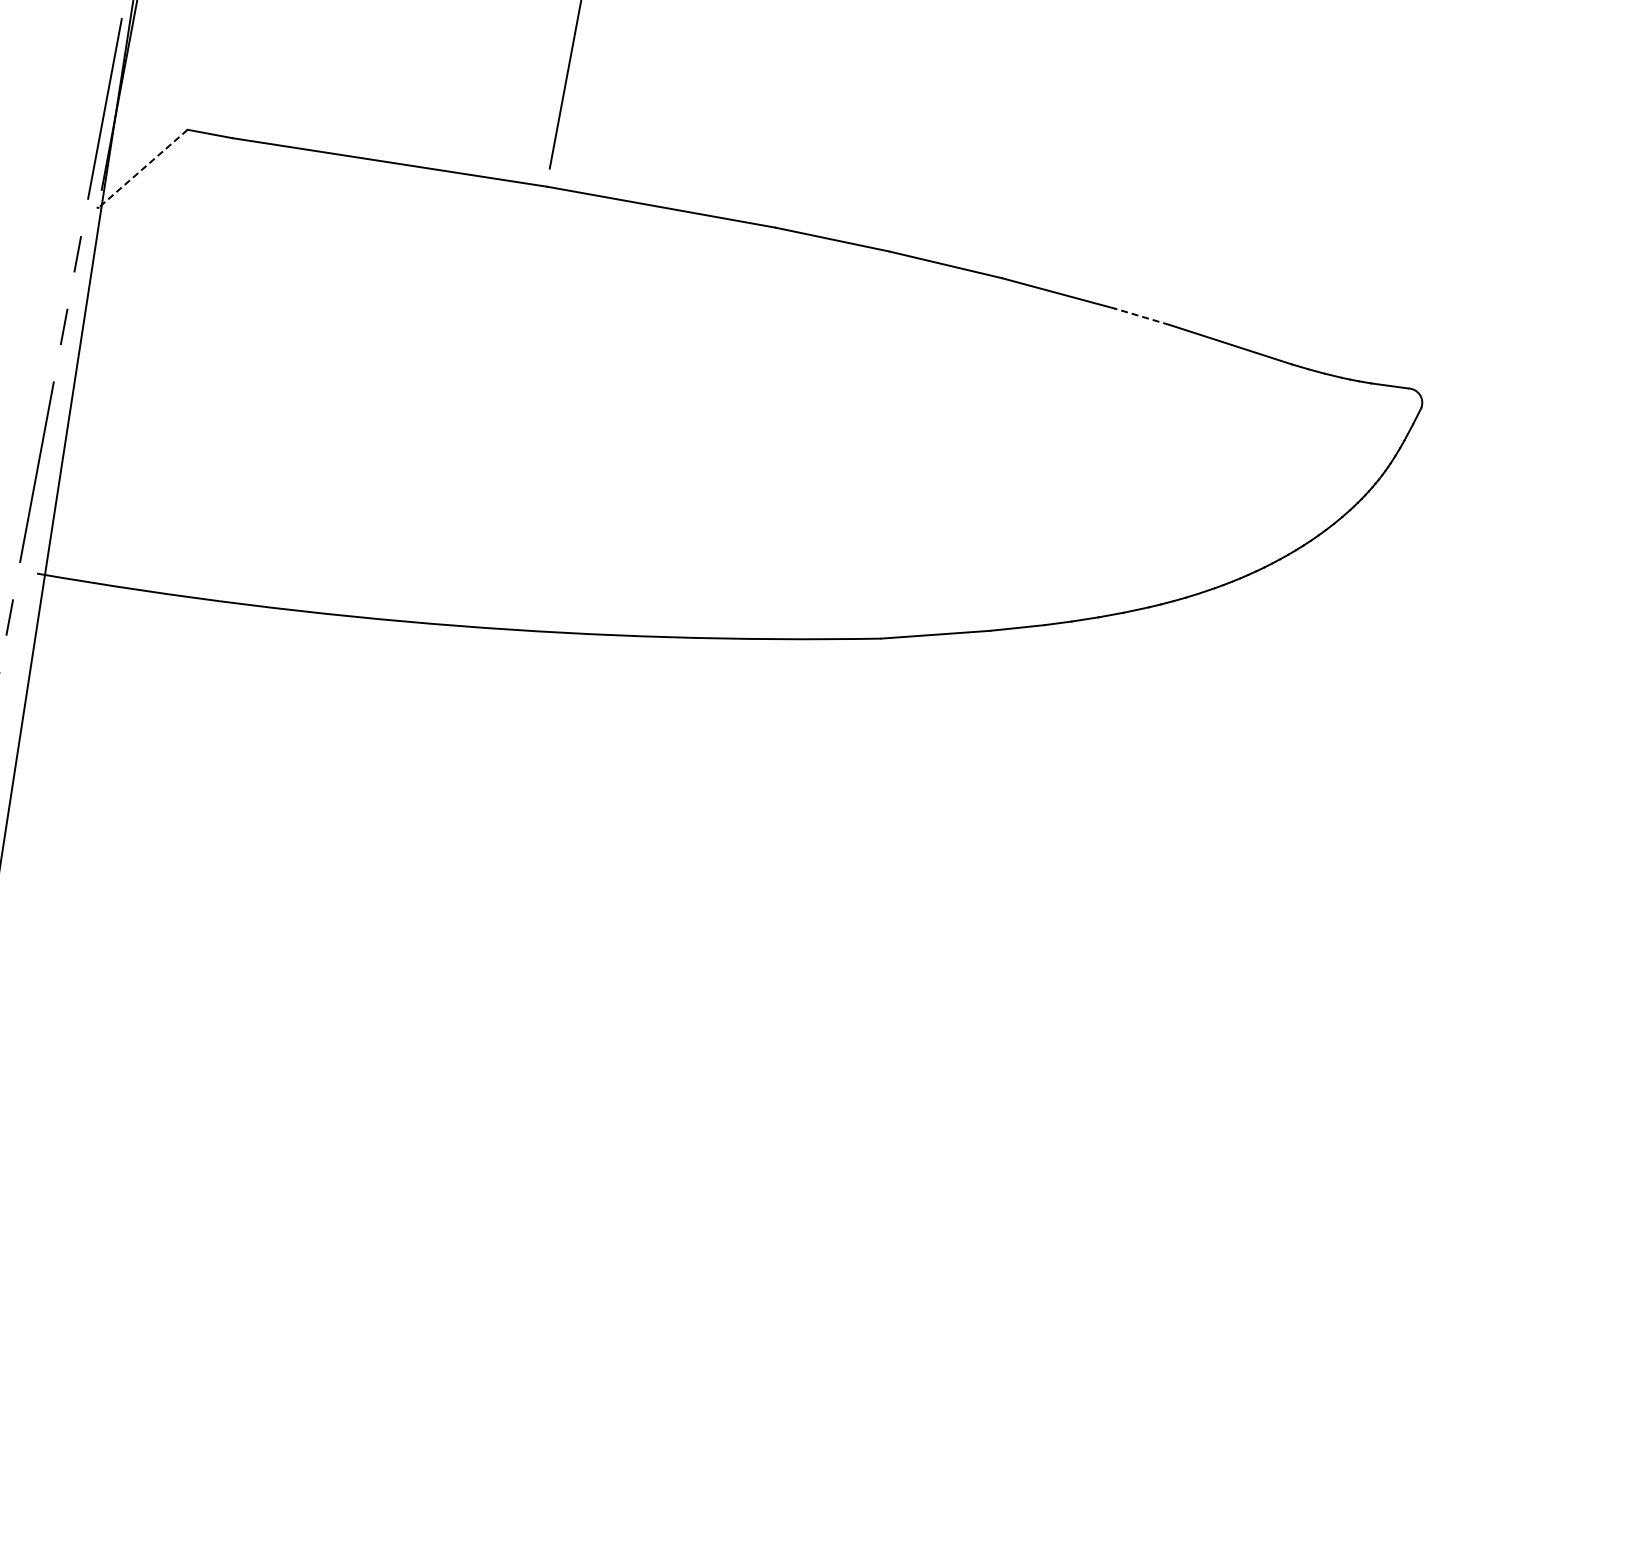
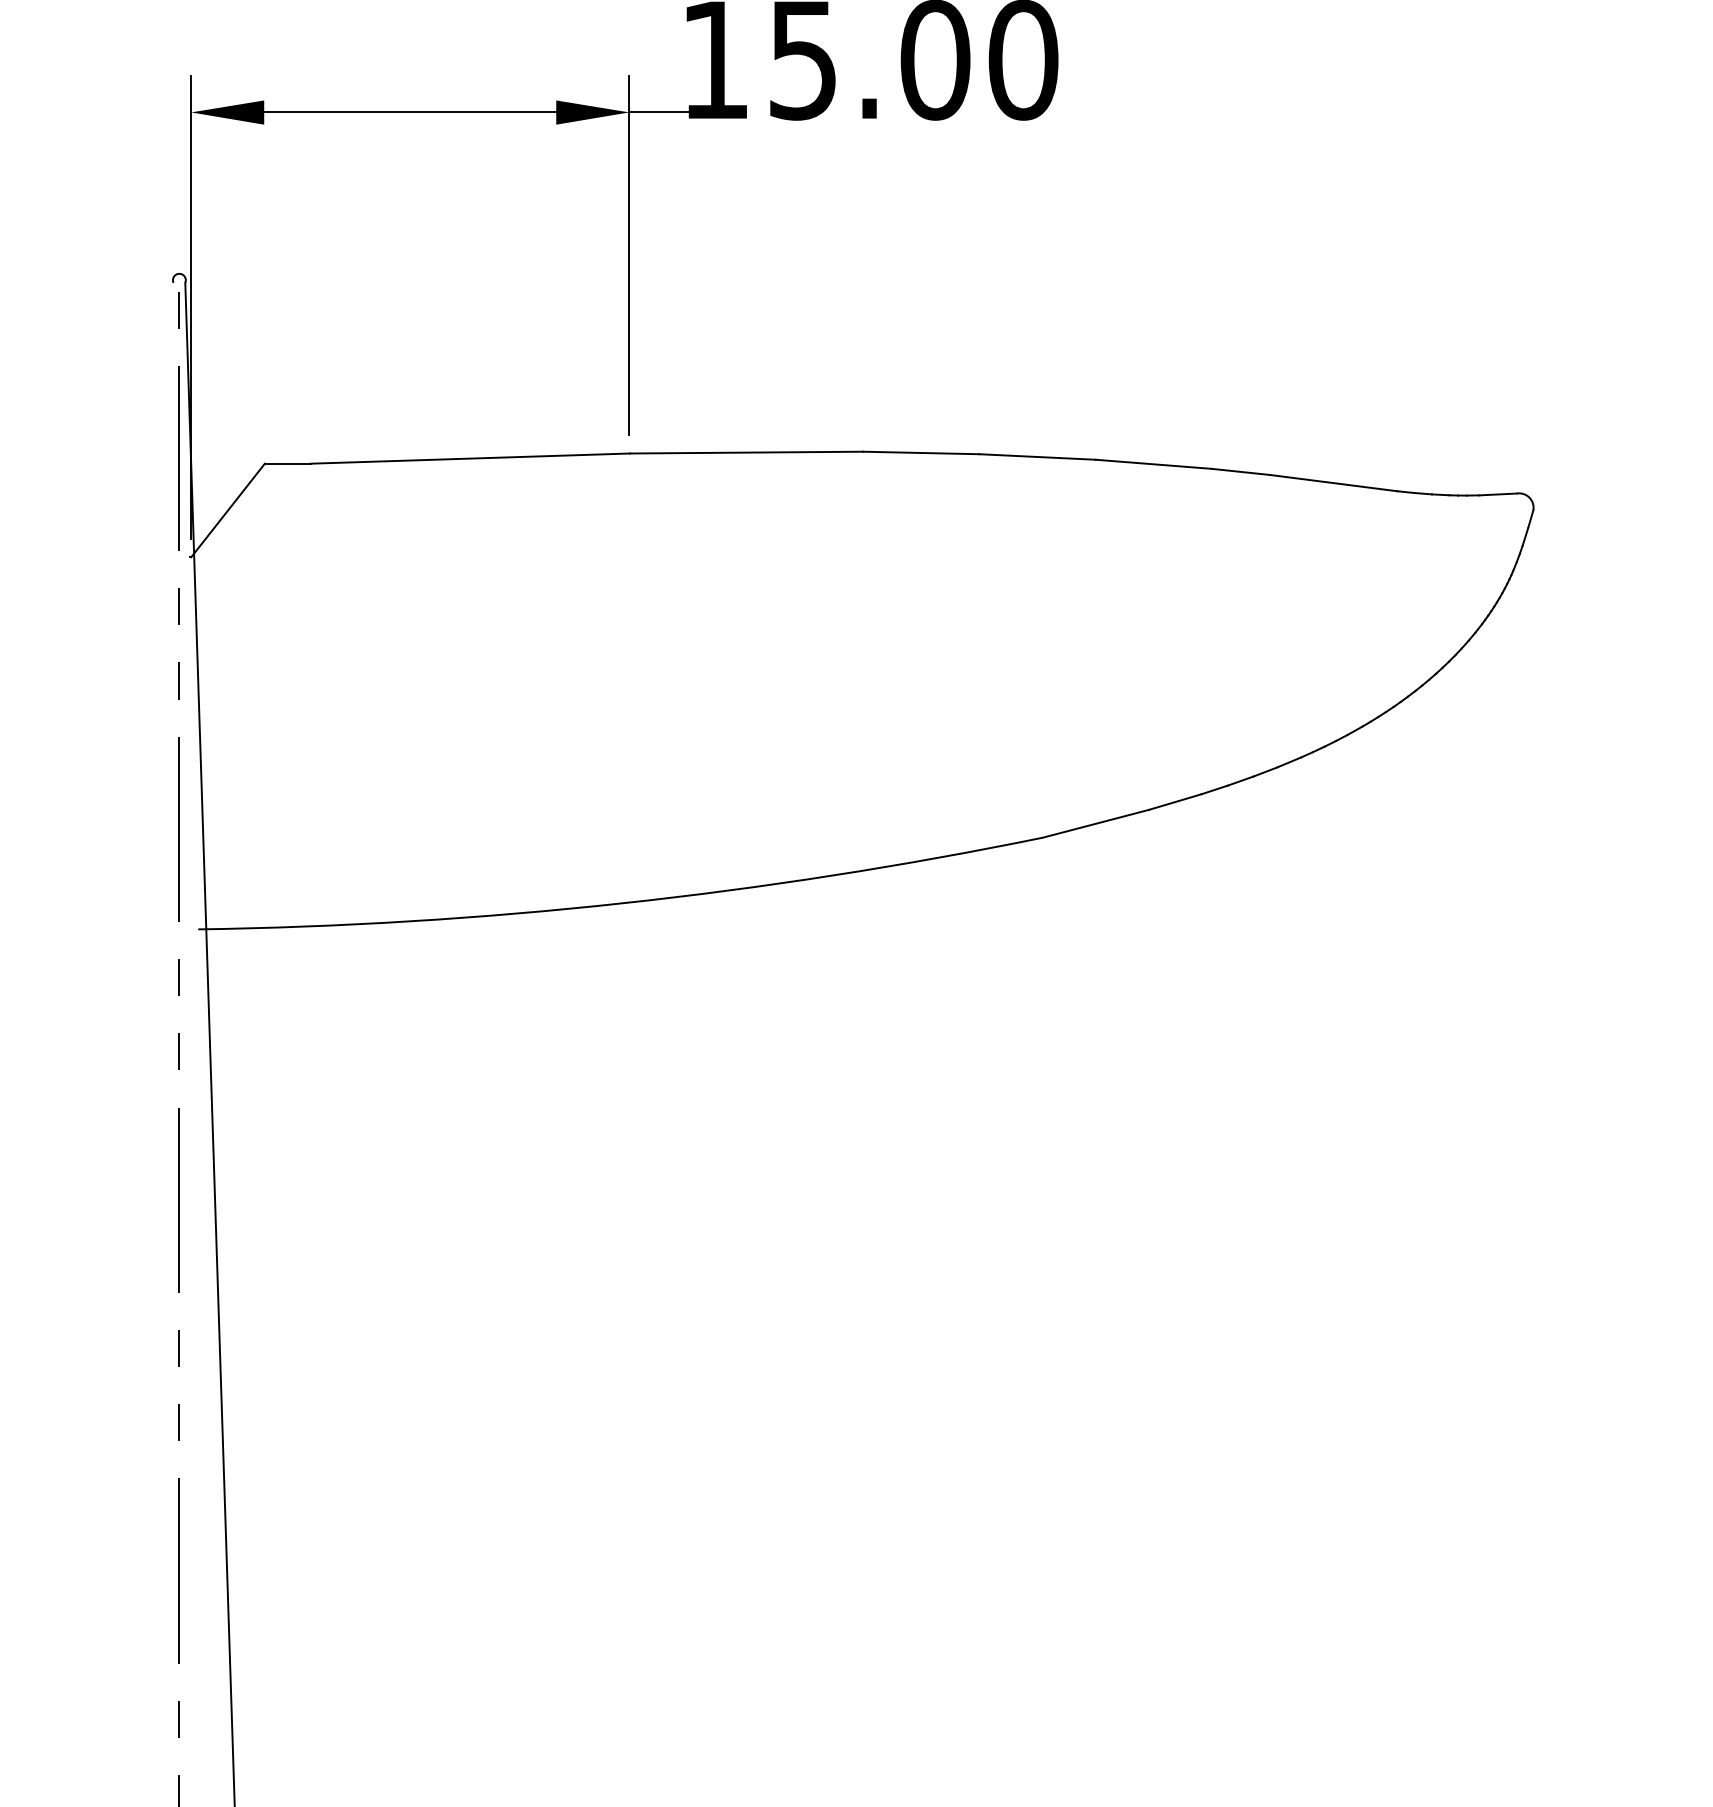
line: (142, 168) -> (227, 510), dashed -> solid
line: (1141, 316) -> (1240, 471), dashed -> solid

